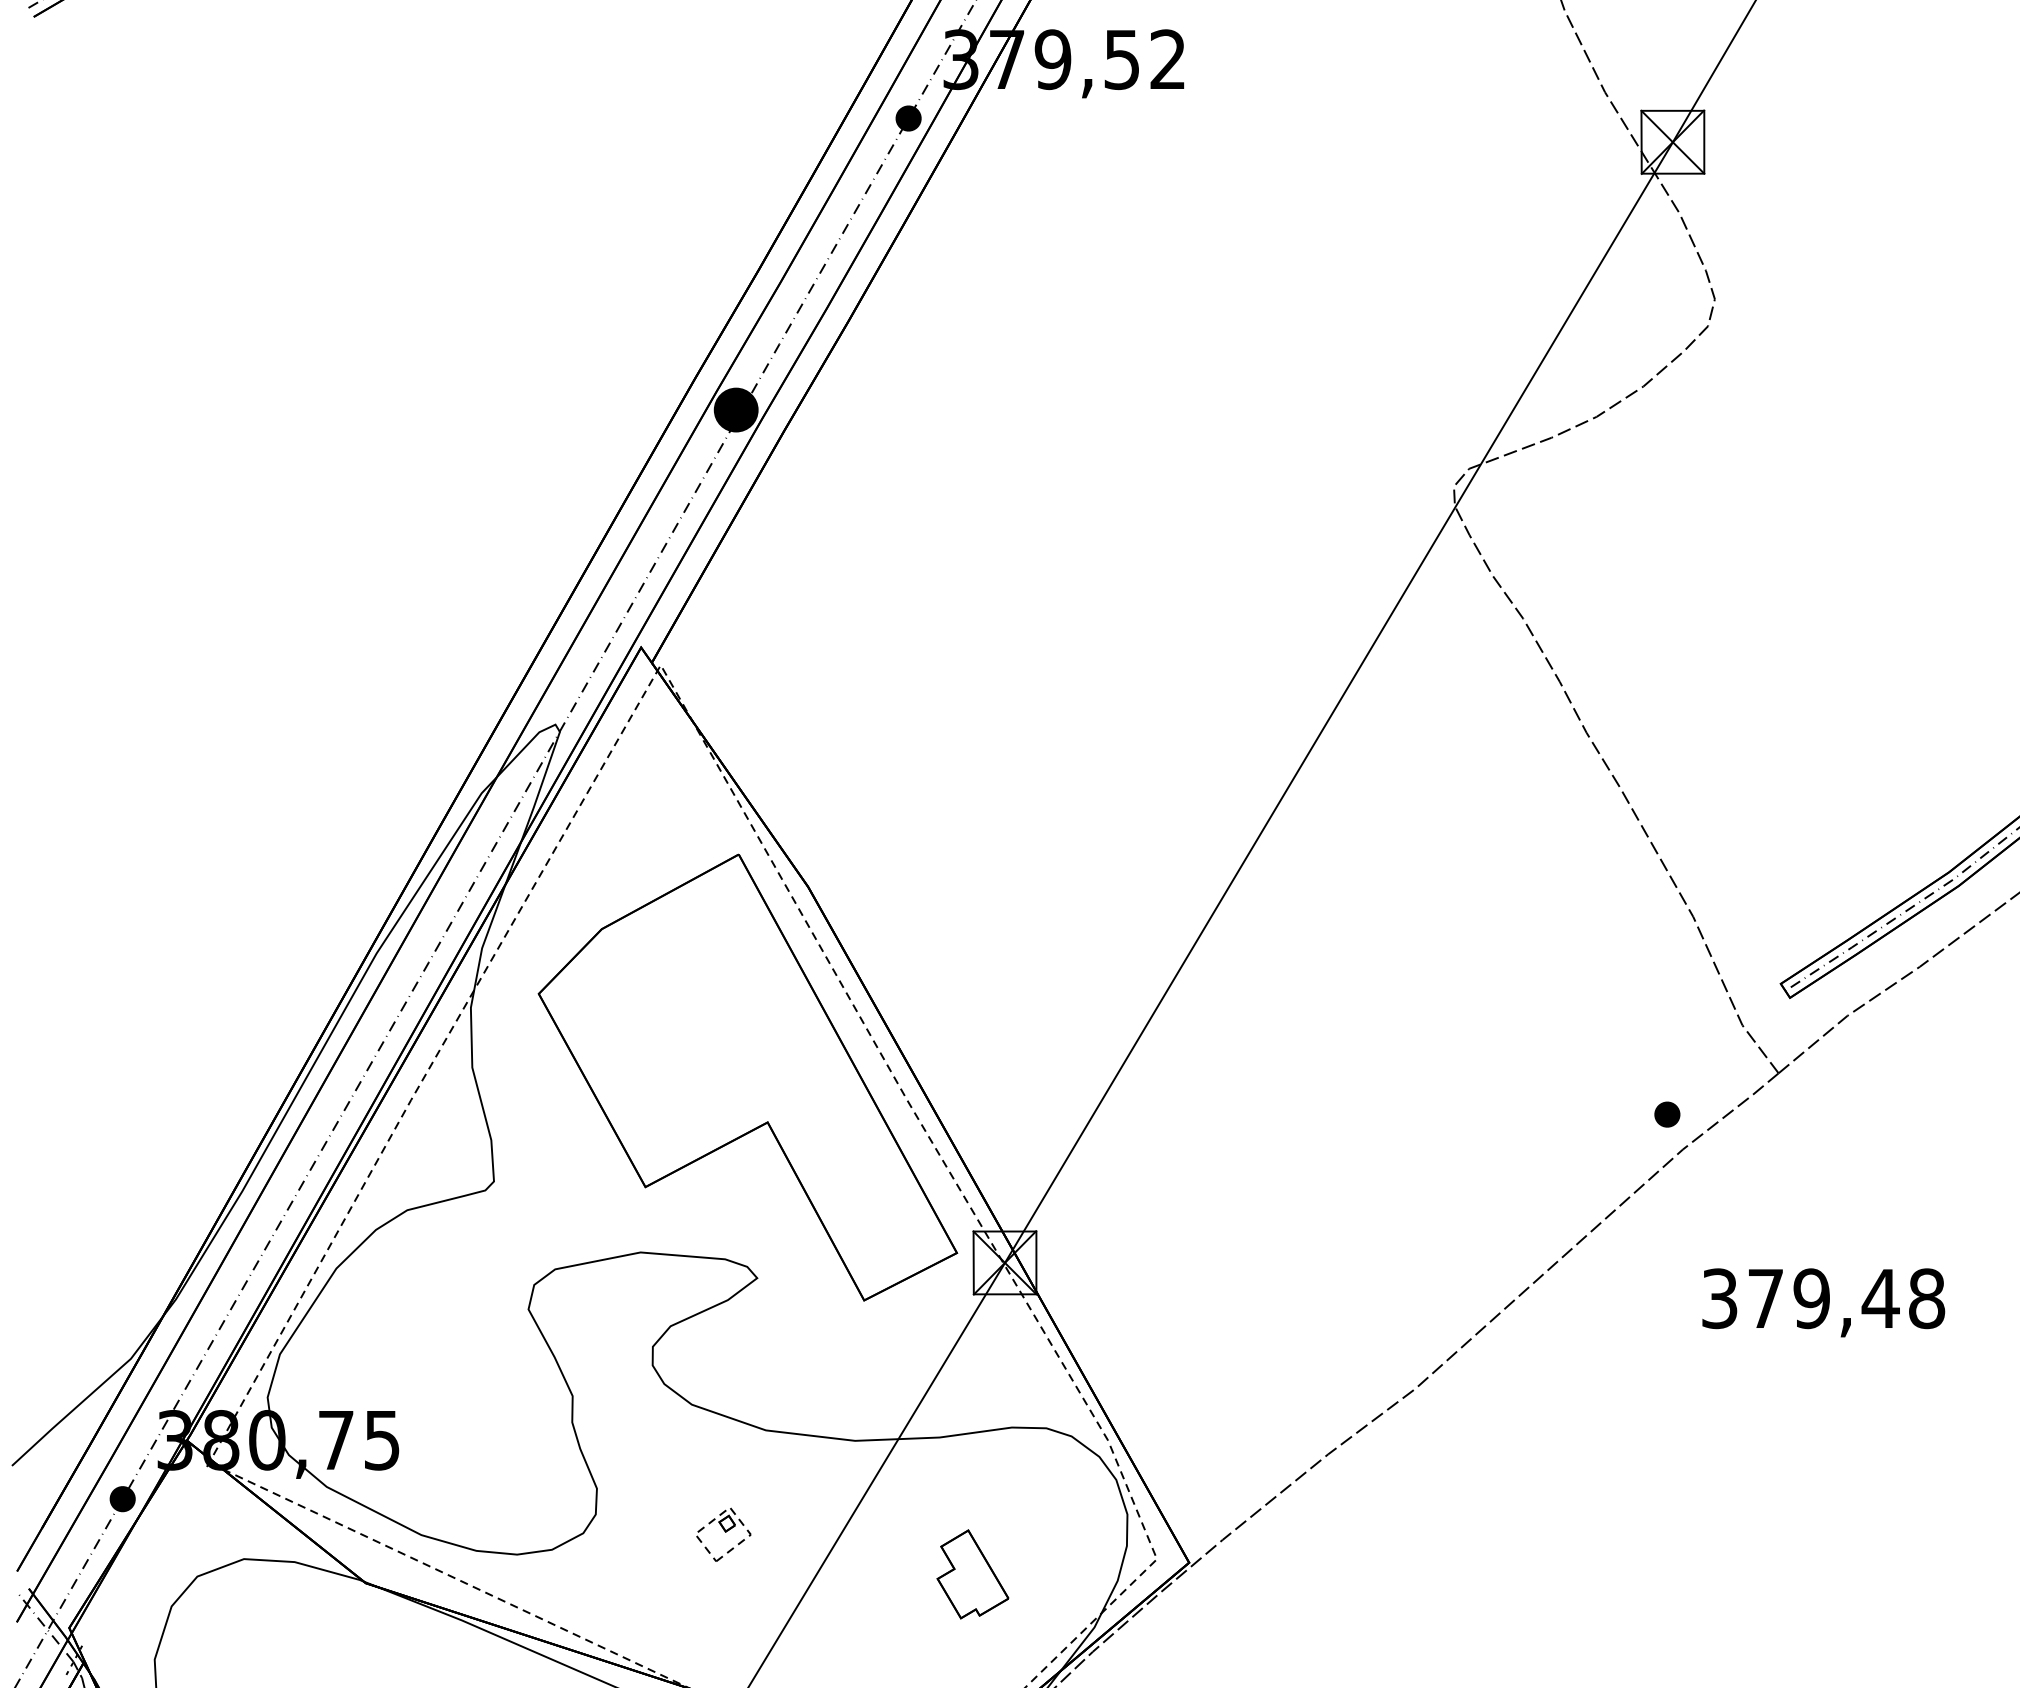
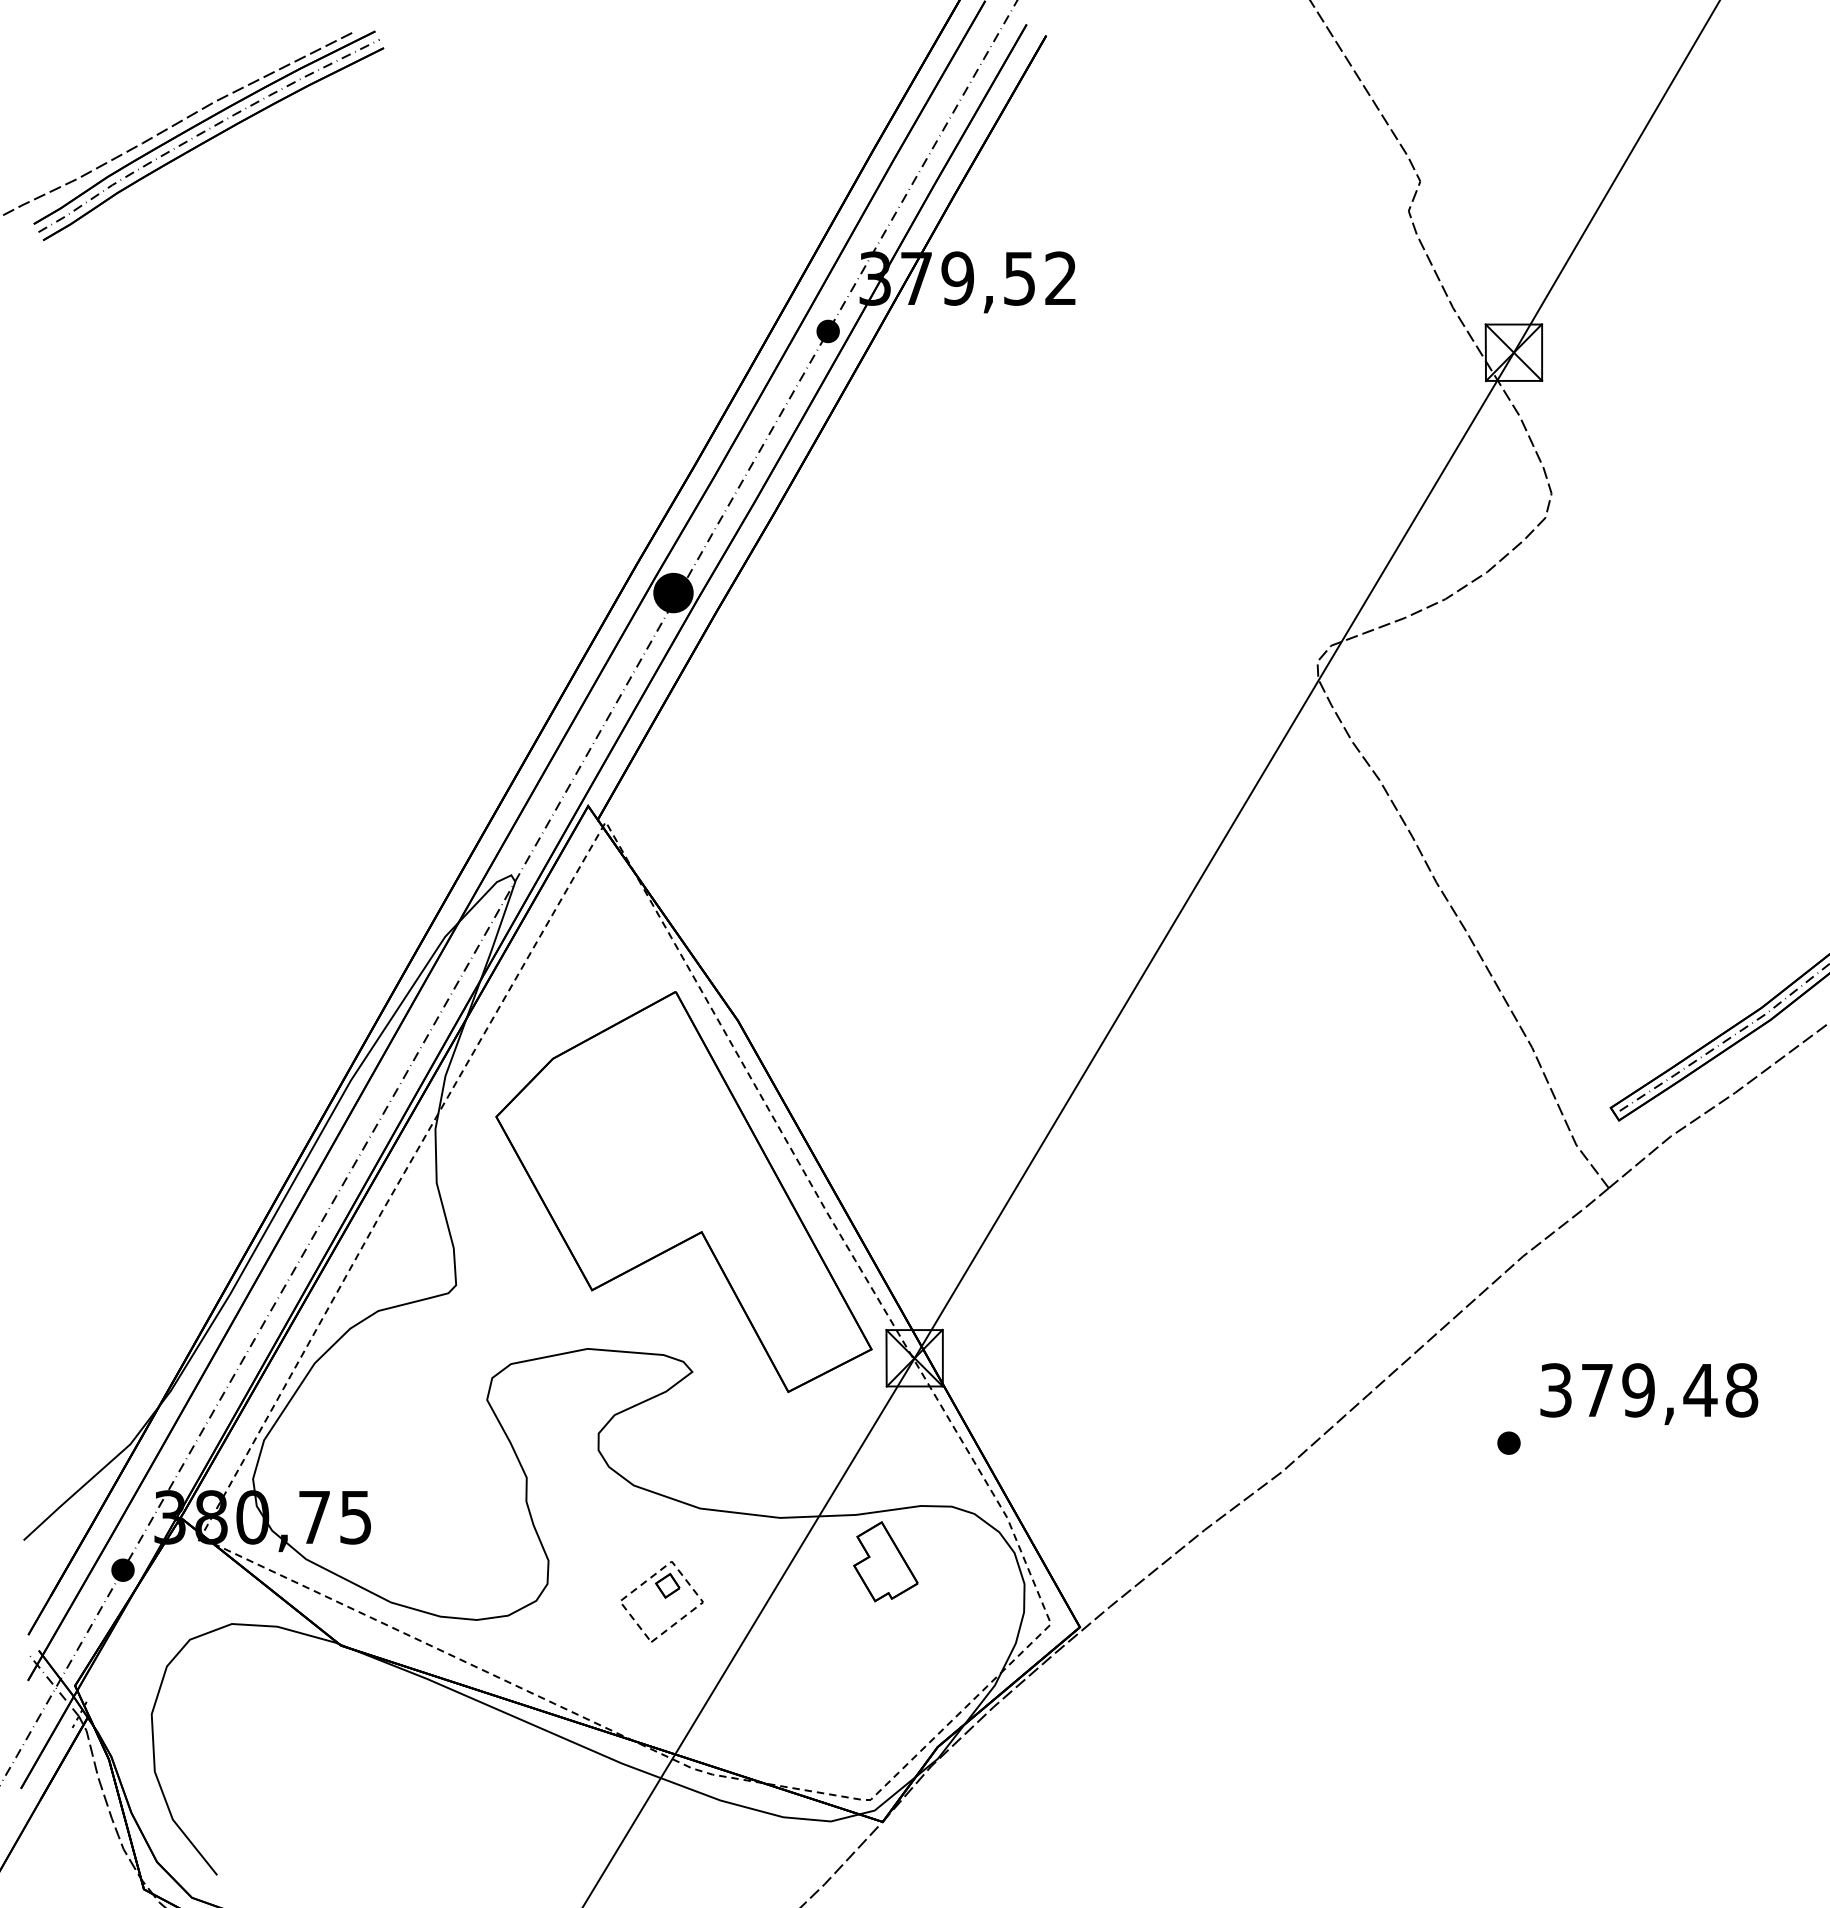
part: (1666, 1113) -> (1508, 1442), moved
part: (722, 1533) -> (661, 1601), size x1.67
part: (972, 1574) -> (885, 1561), moved

